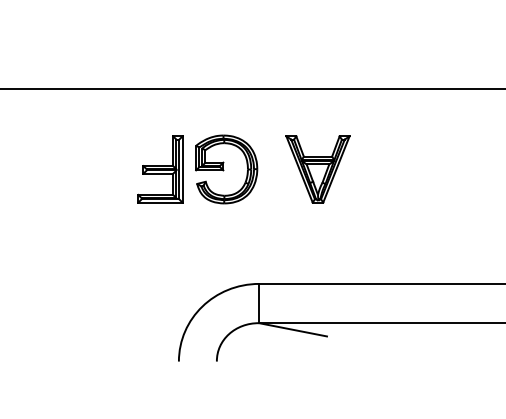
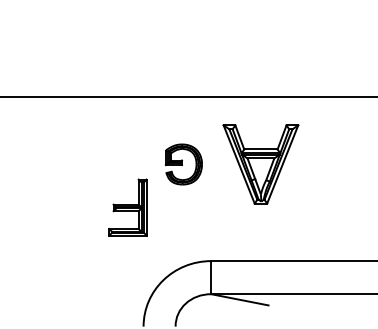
part: (160, 169) -> (128, 207), moved
part: (226, 169) -> (183, 164), size x0.7
part: (317, 169) -> (260, 164), size x1.4

